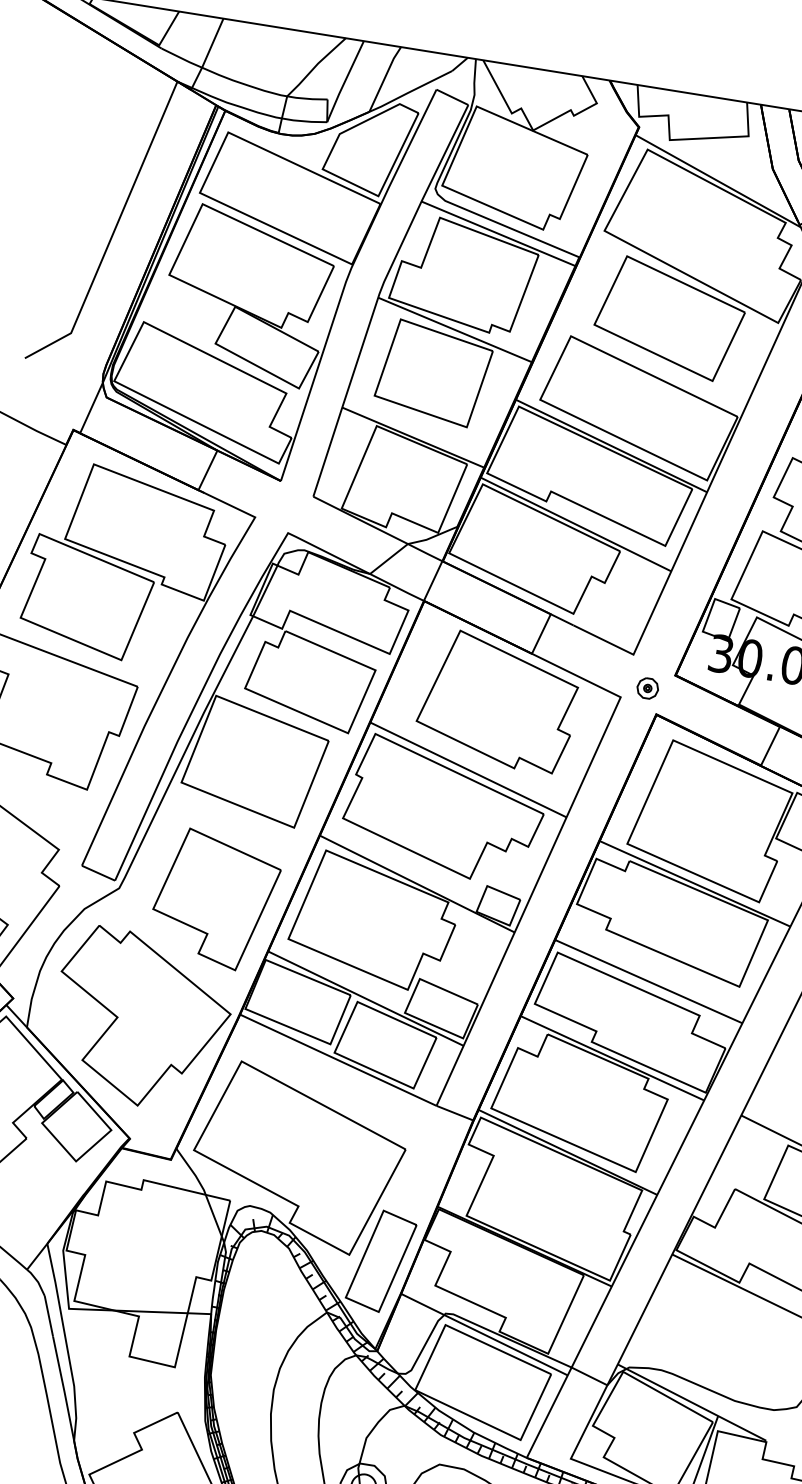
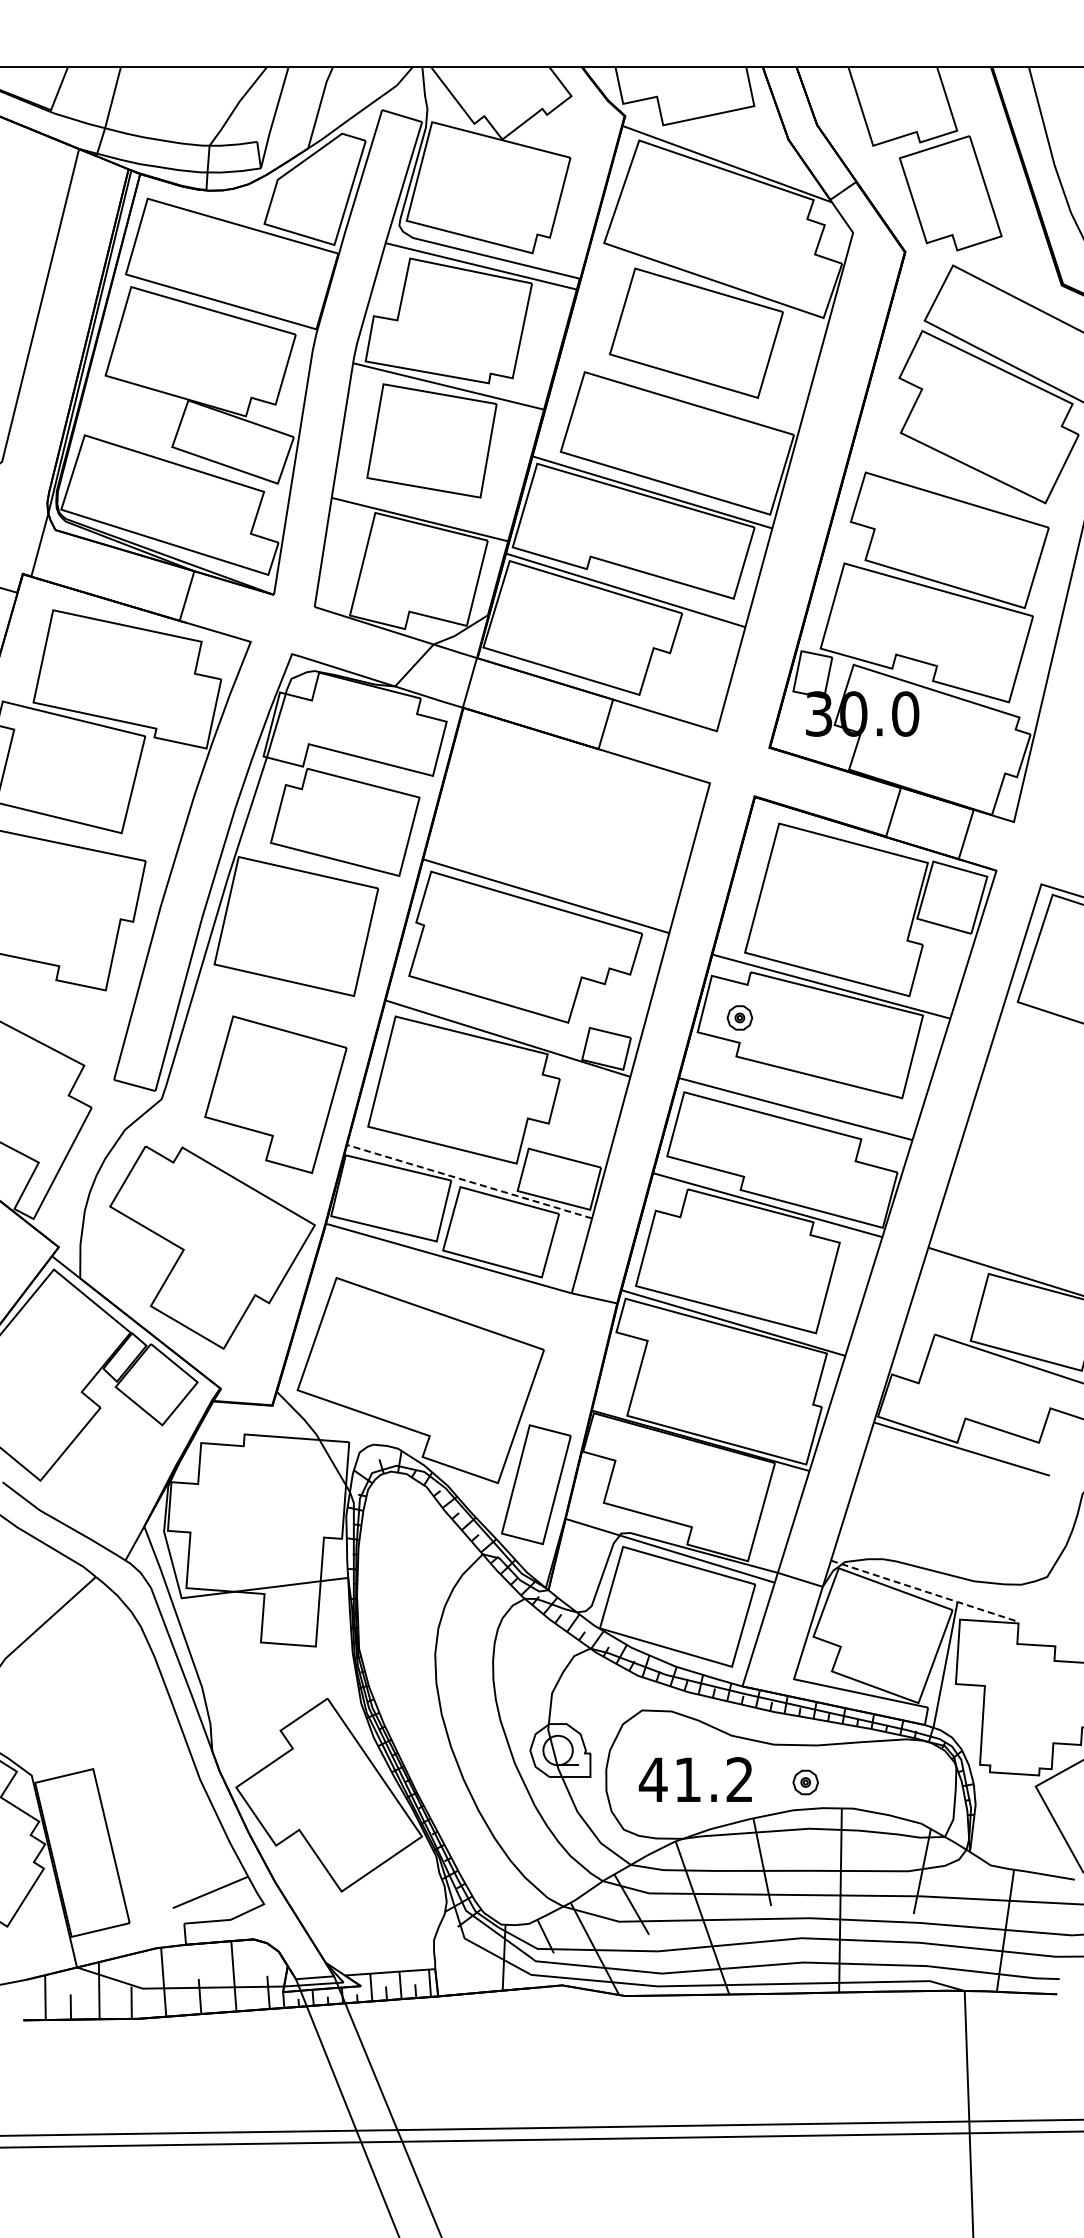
part: (647, 688) -> (739, 1017), moved
part: (497, 700) -> (567, 810), removed
line: (365, 998) -> (469, 1181), solid -> dashed
line: (691, 1402) -> (924, 1591), solid -> dashed

